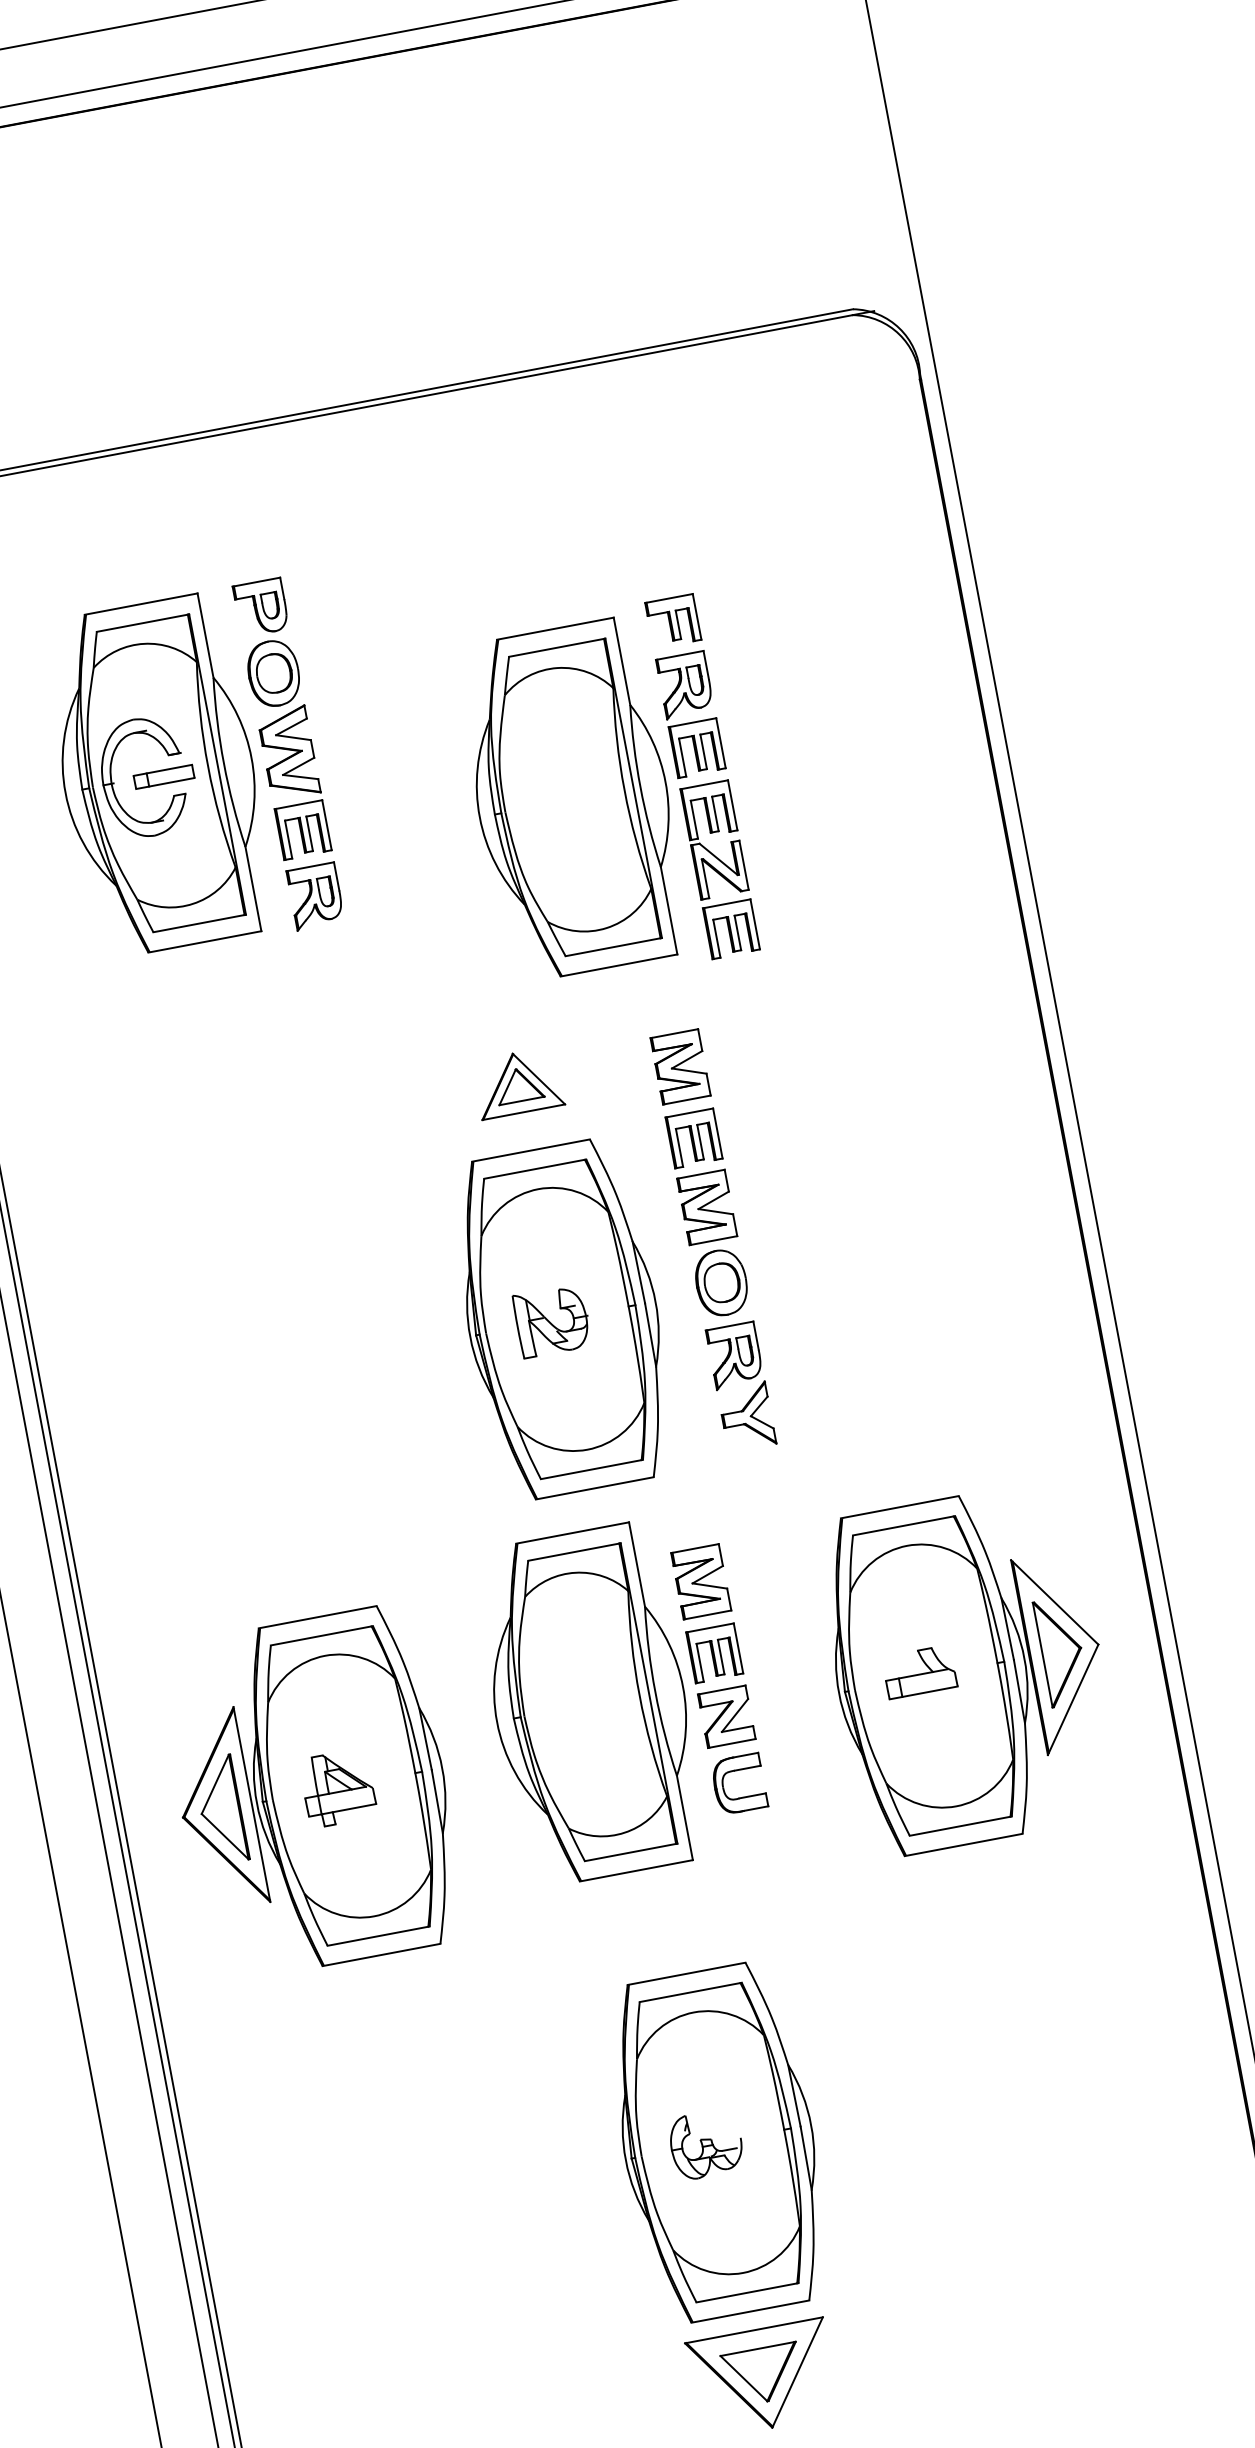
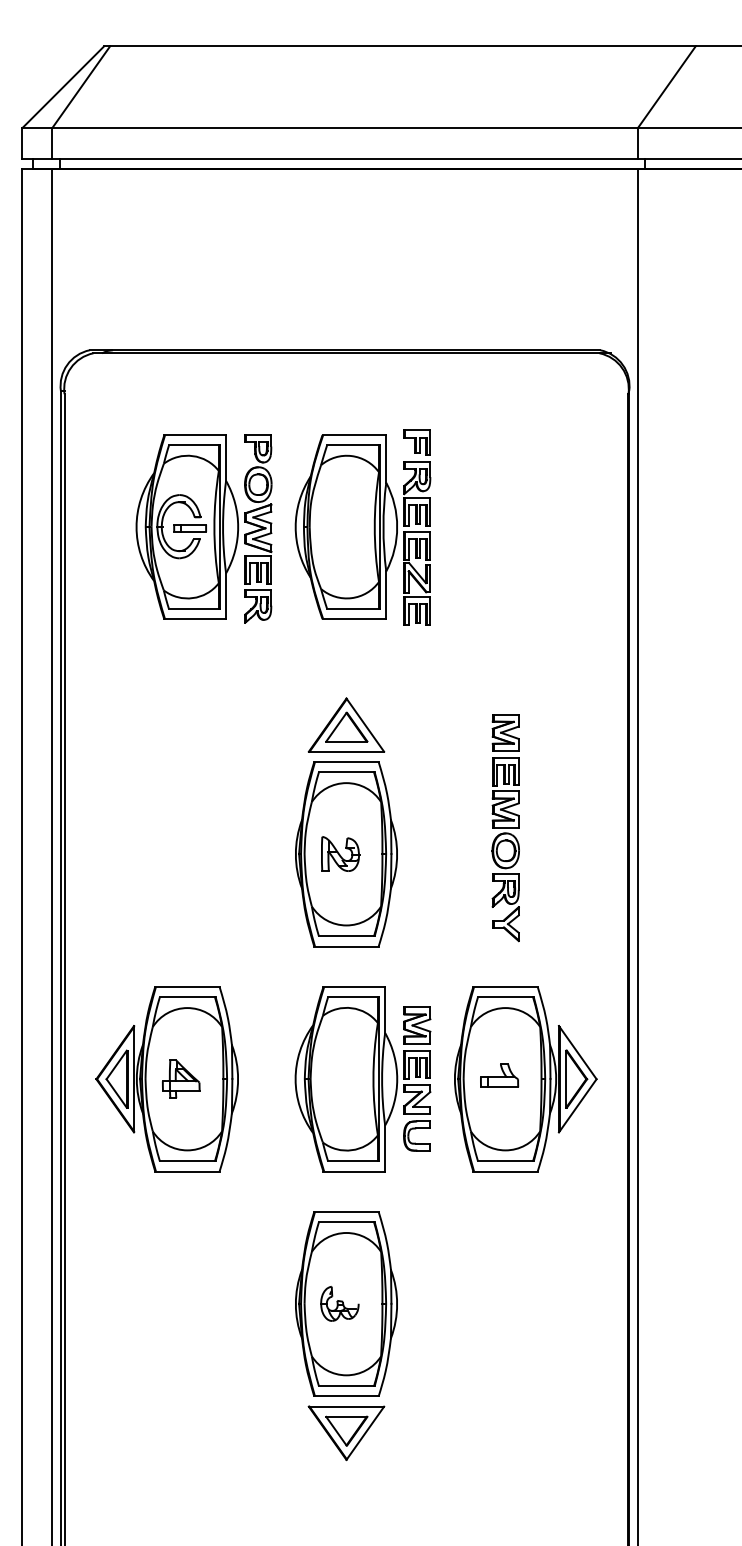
part: (602, 794) -> (362, 527), moved
part: (518, 1081) -> (346, 724), size x1.67
part: (713, 1242) -> (505, 828), moved
part: (619, 1699) -> (362, 1079), moved

